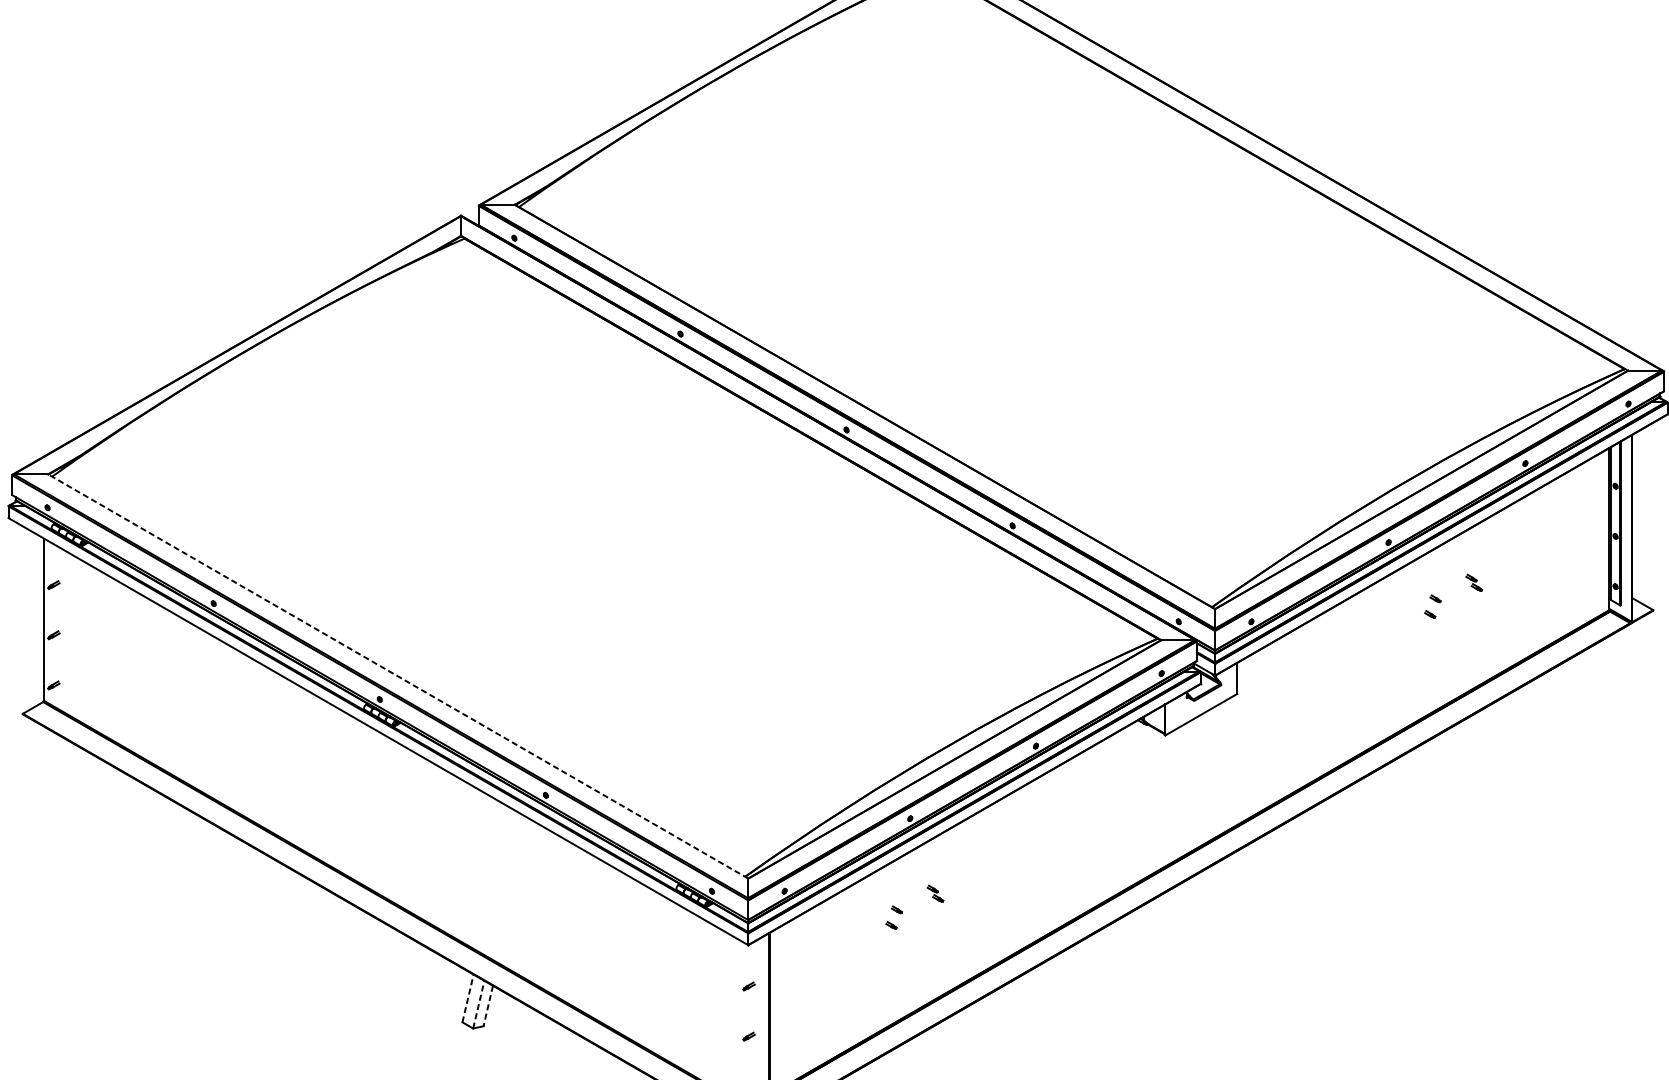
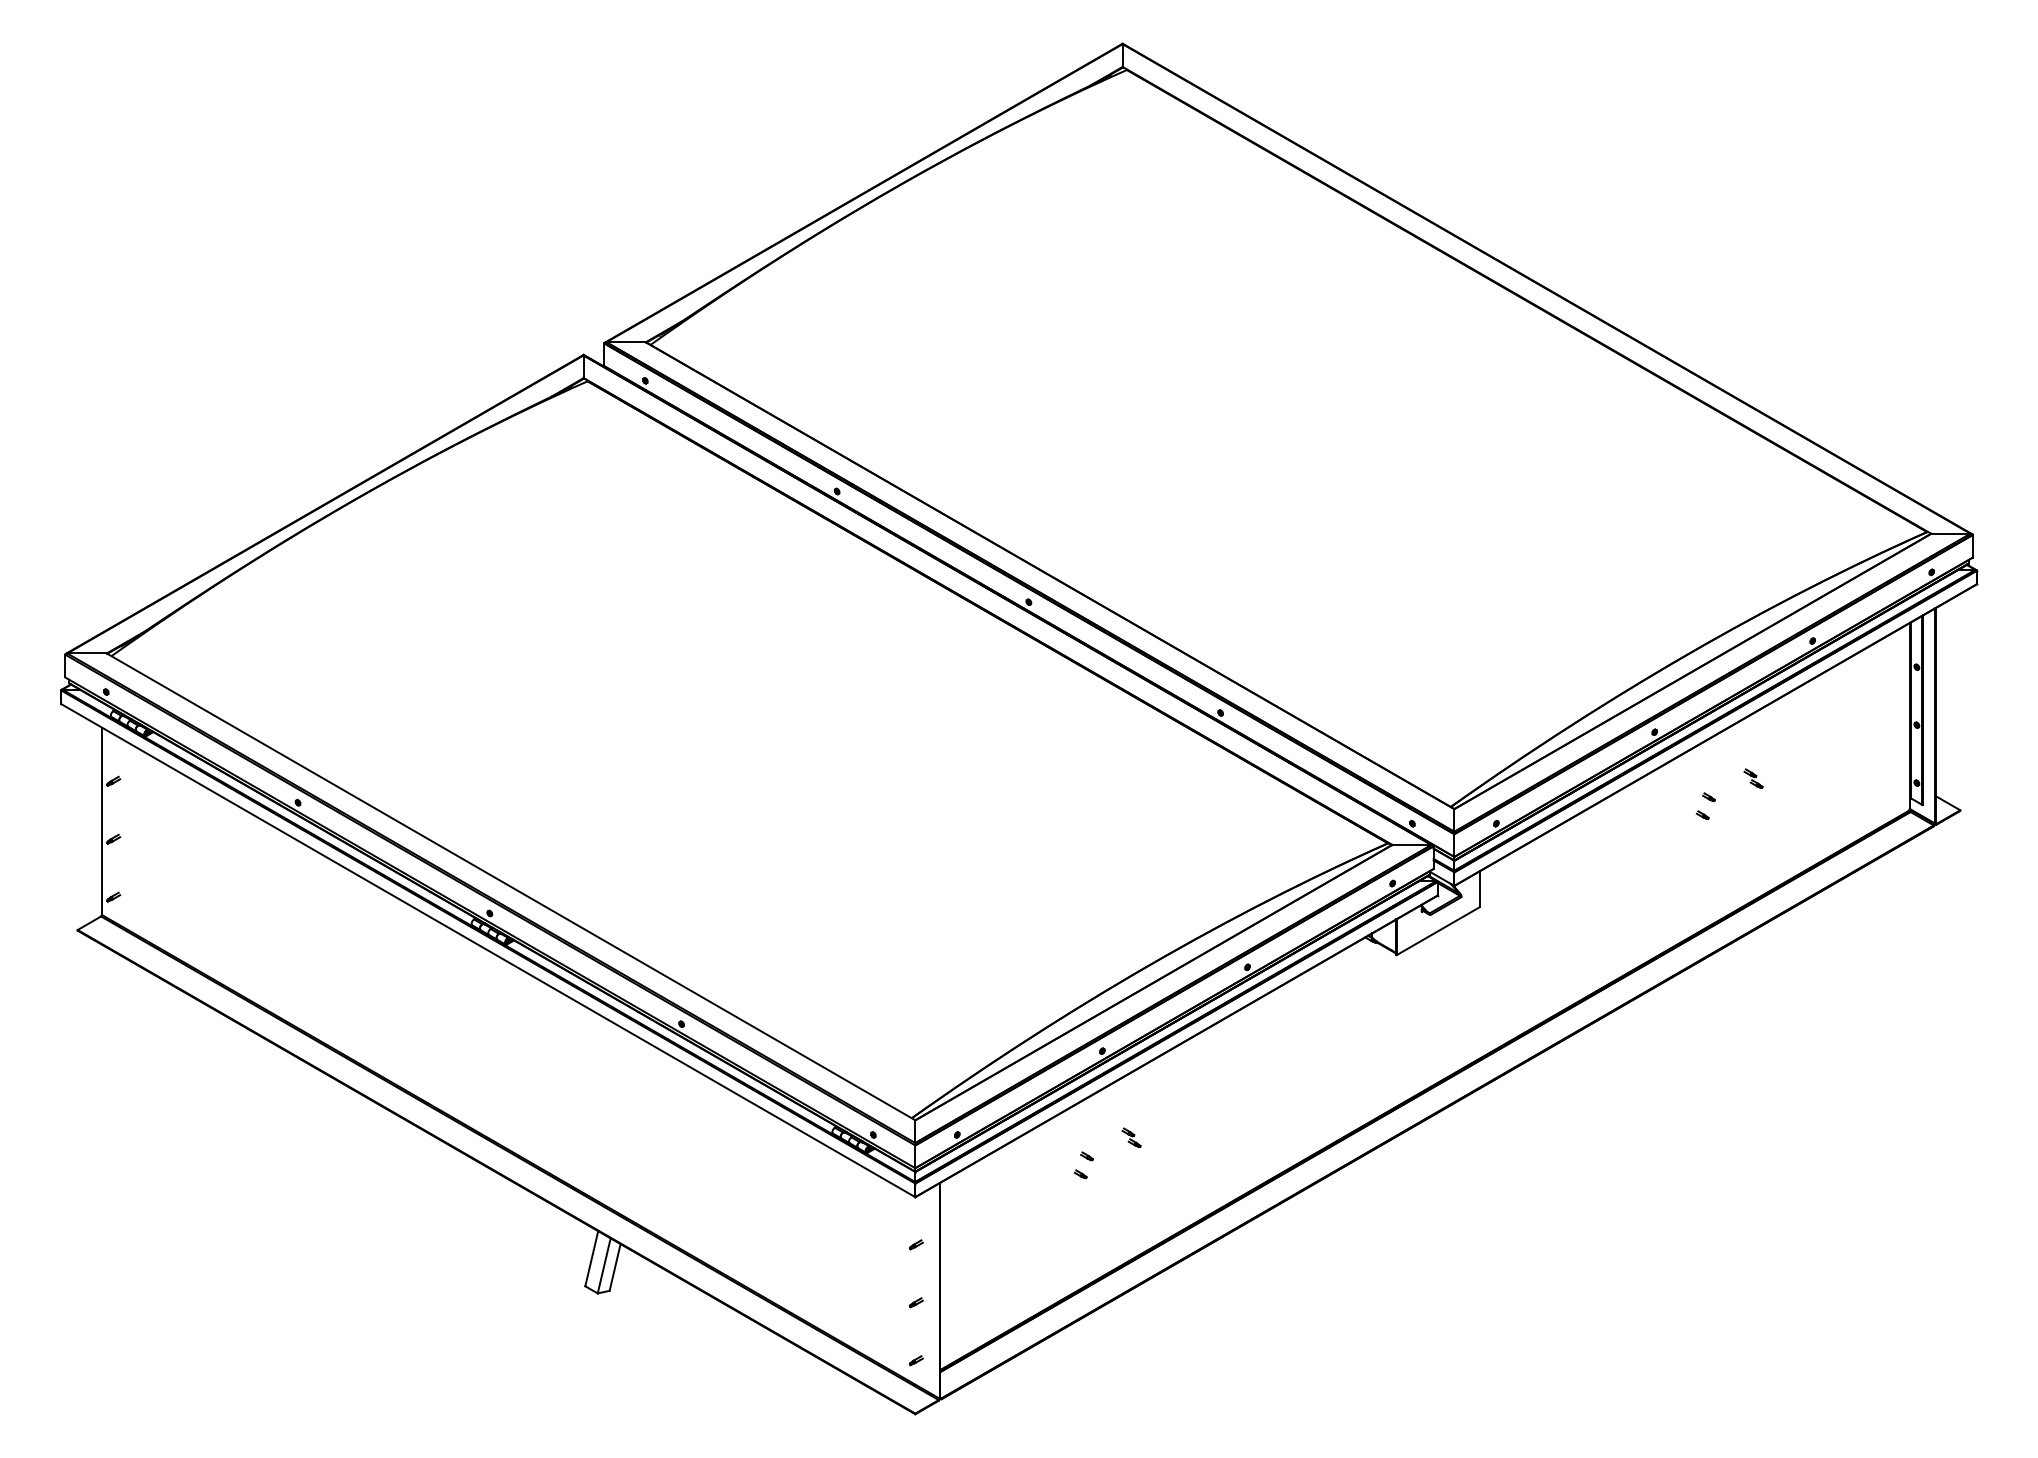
line: (398, 676) -> (511, 886), dashed -> solid
line: (467, 998) -> (591, 1258), dashed -> solid
line: (479, 1004) -> (604, 1265), dashed -> solid
line: (488, 1006) -> (615, 1267), dashed -> solid

